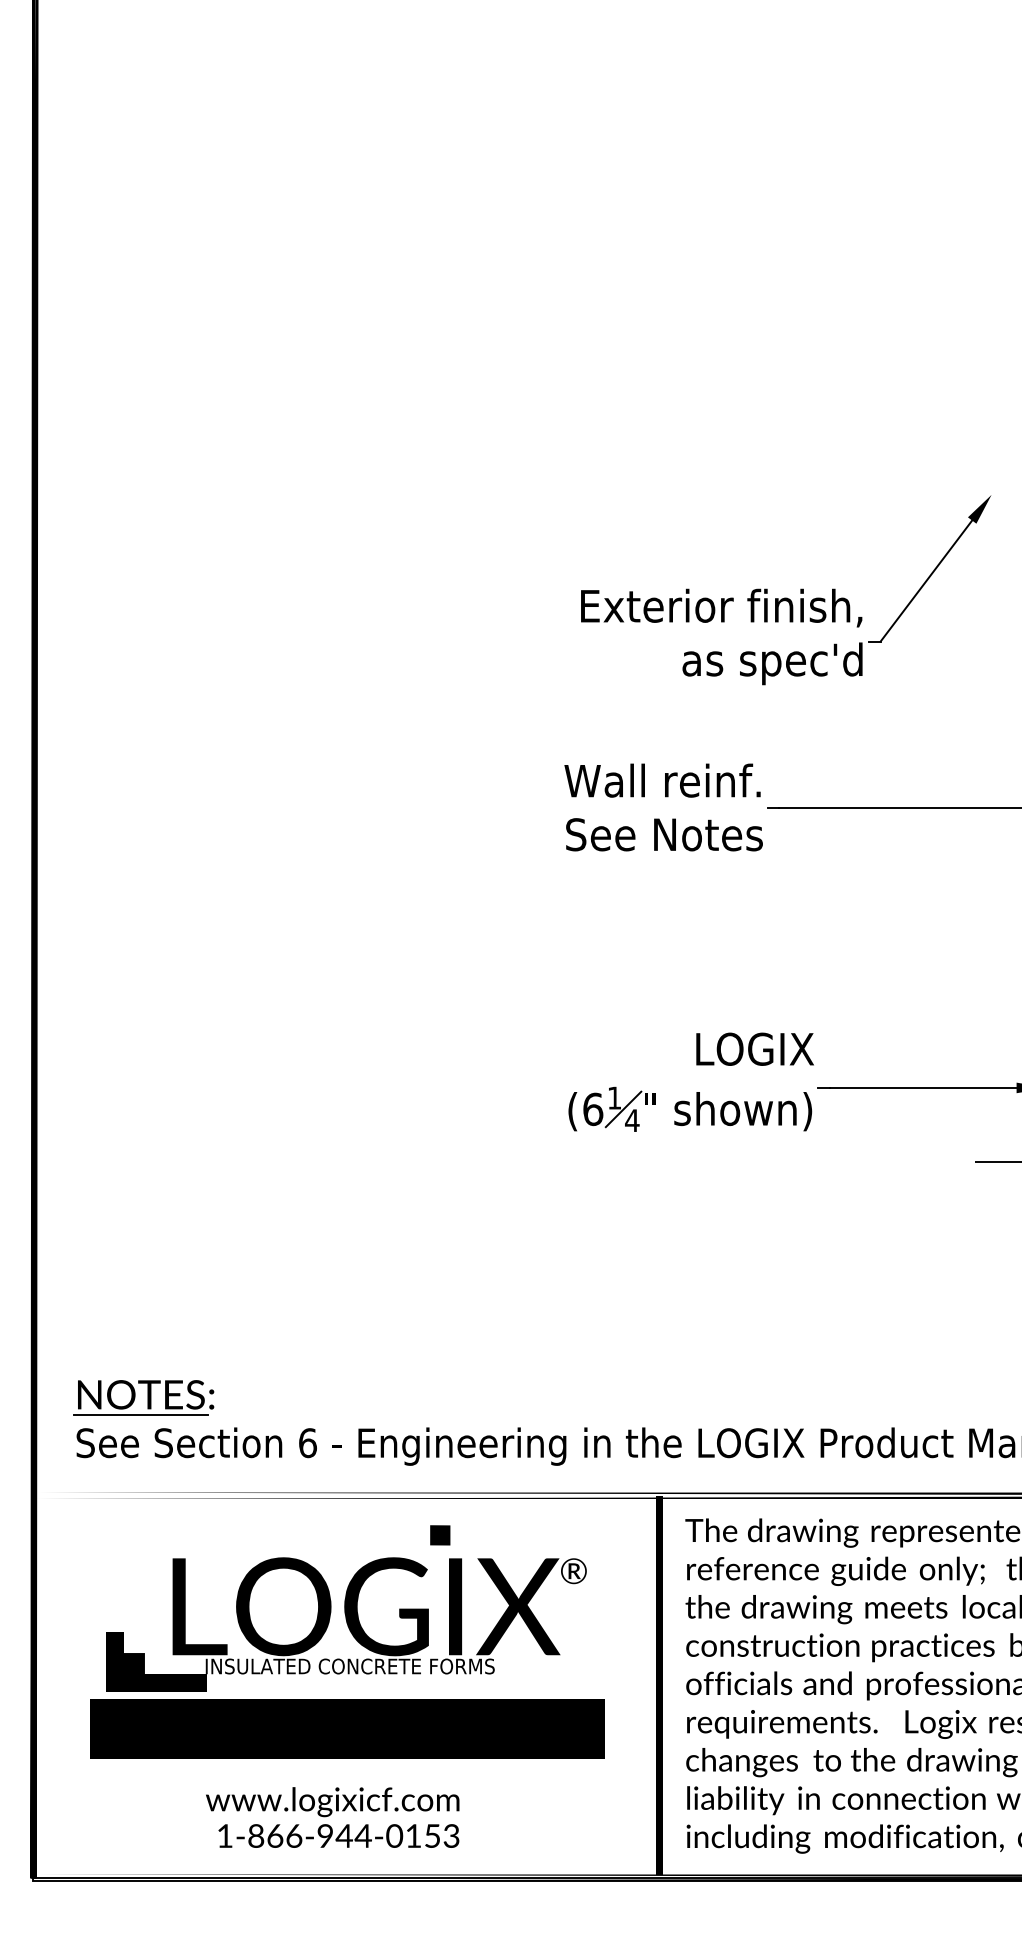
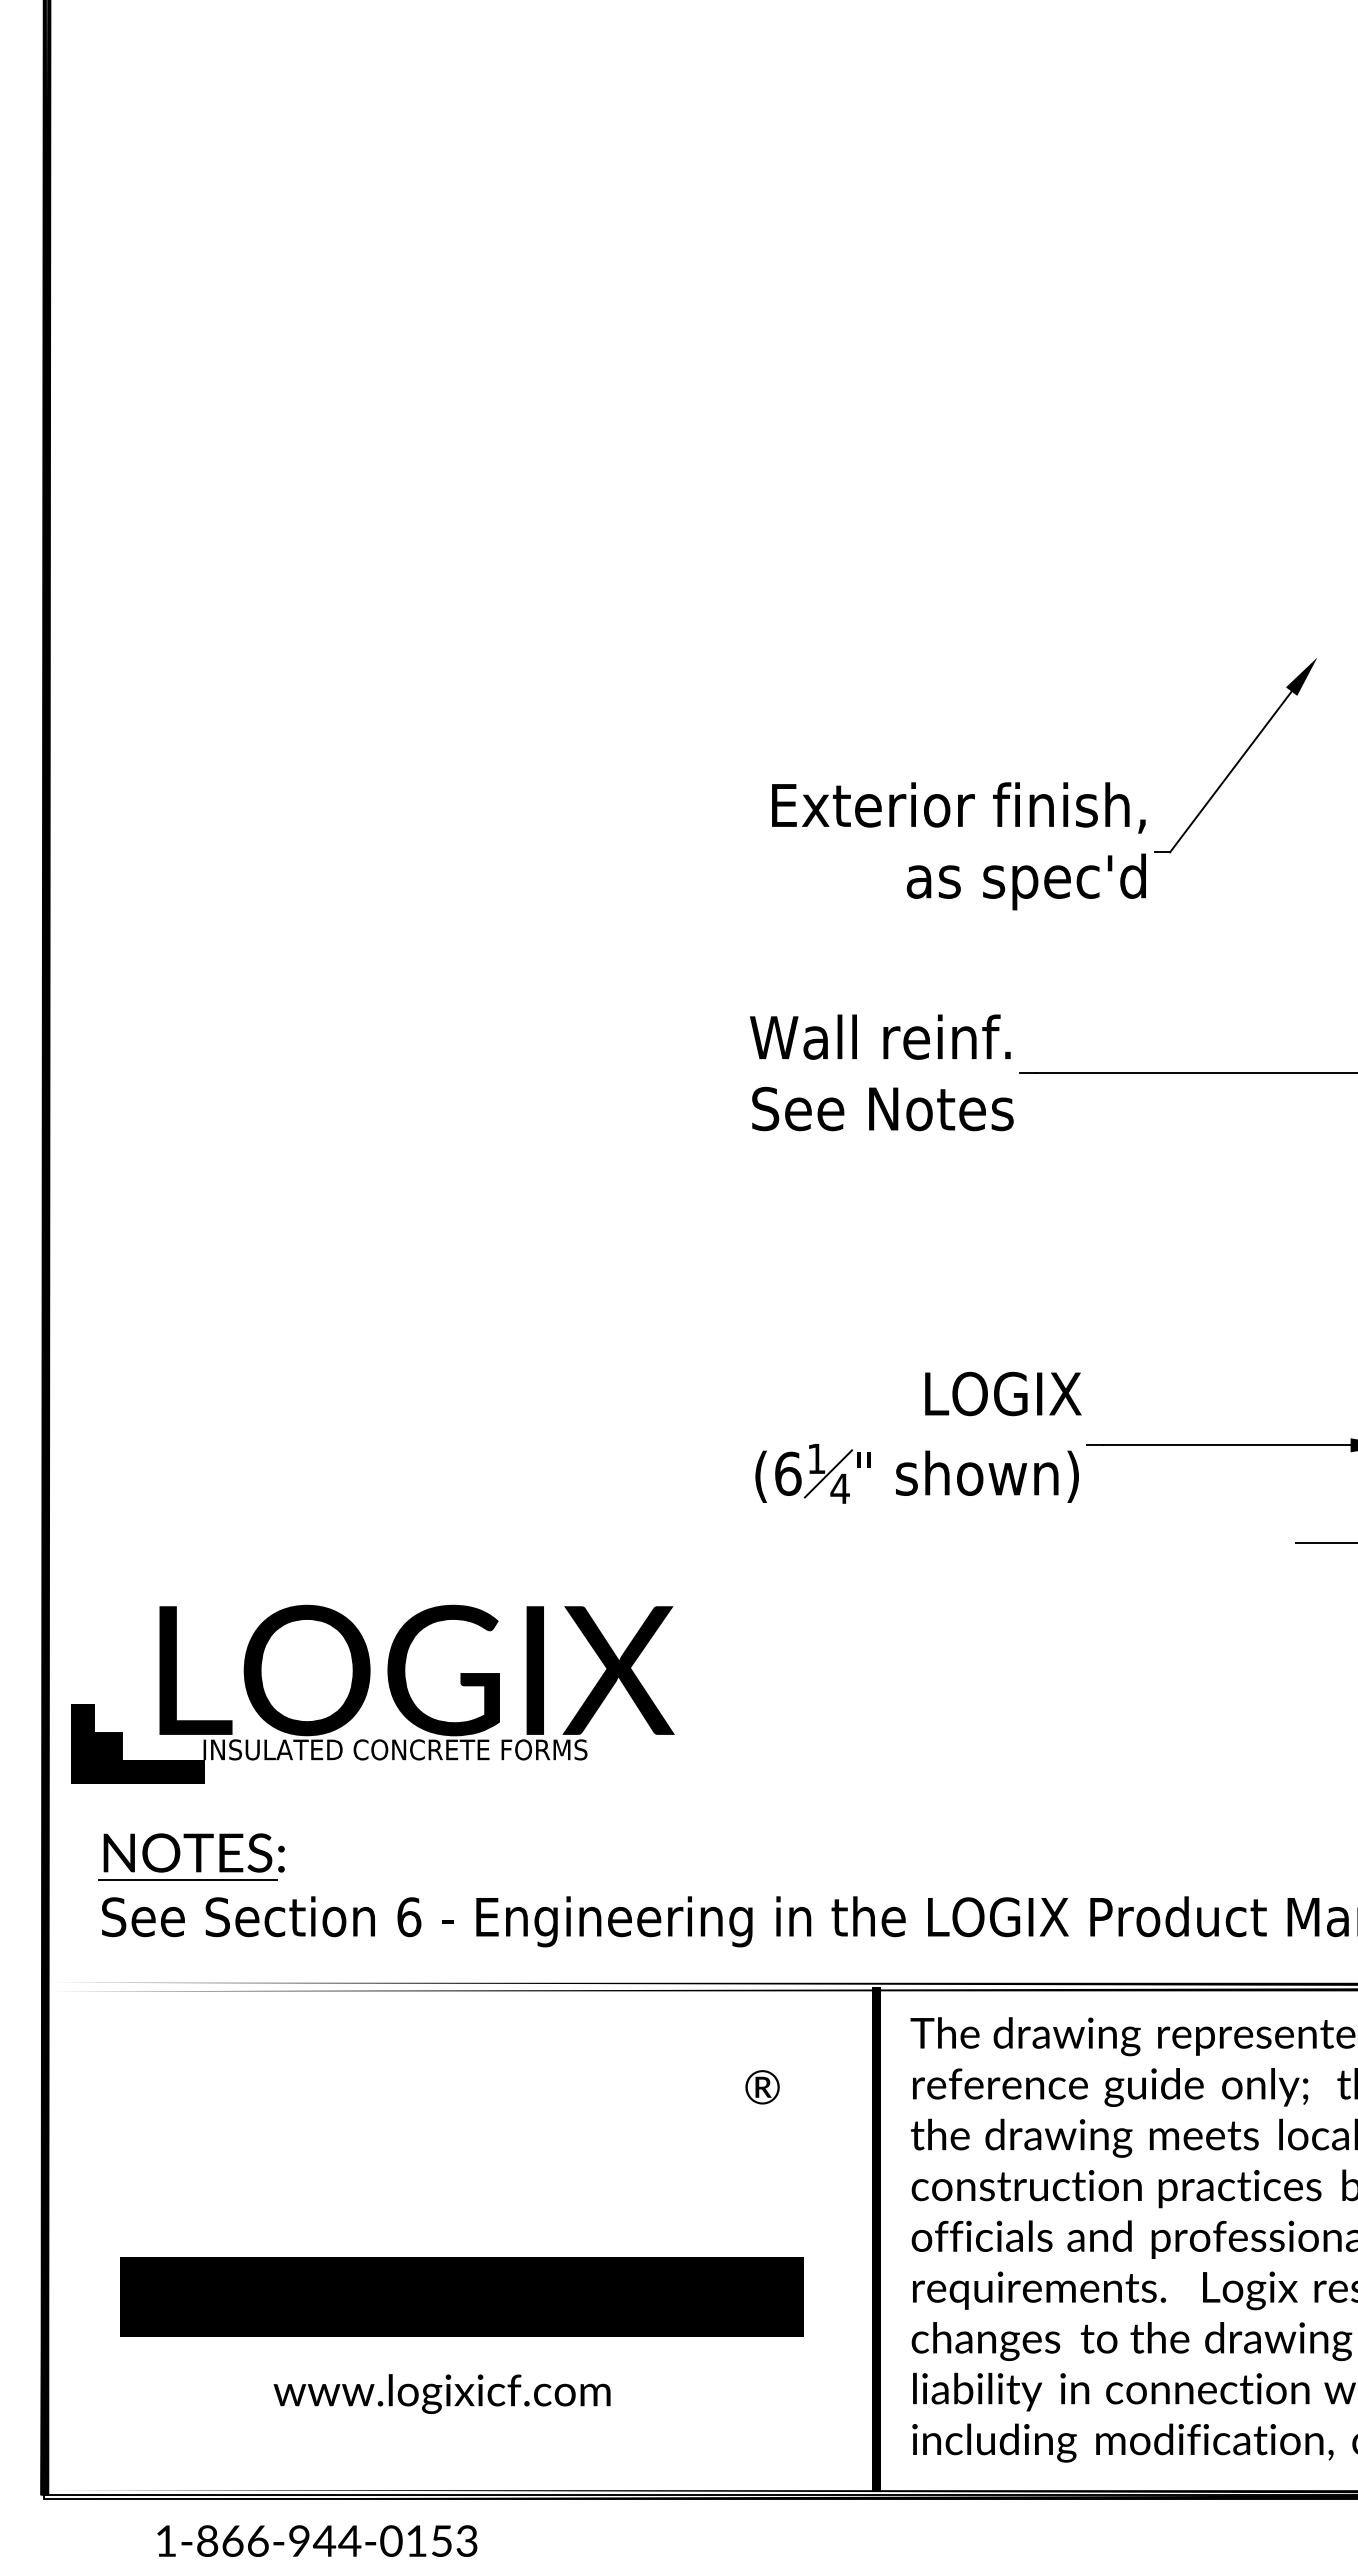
fill: (439, 1535) -> (584, 2039), removed
part: (332, 1624) -> (372, 1693), moved
text: (338, 1835) -> (317, 2540), moved

